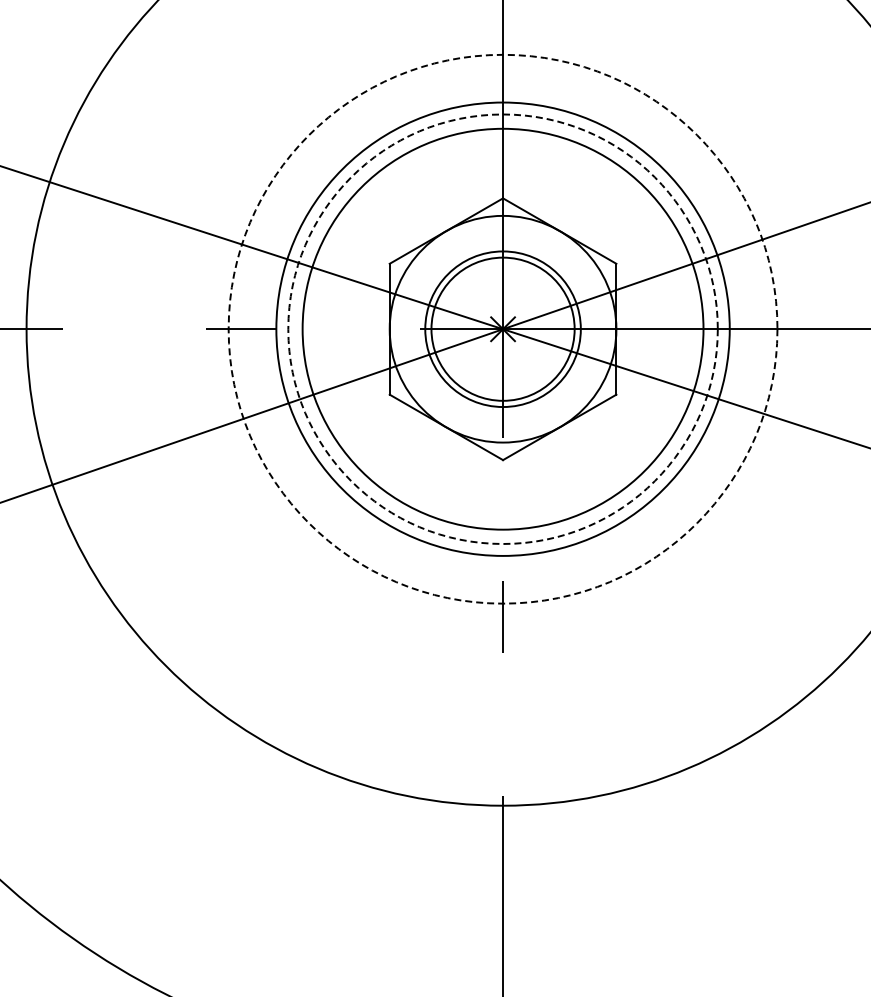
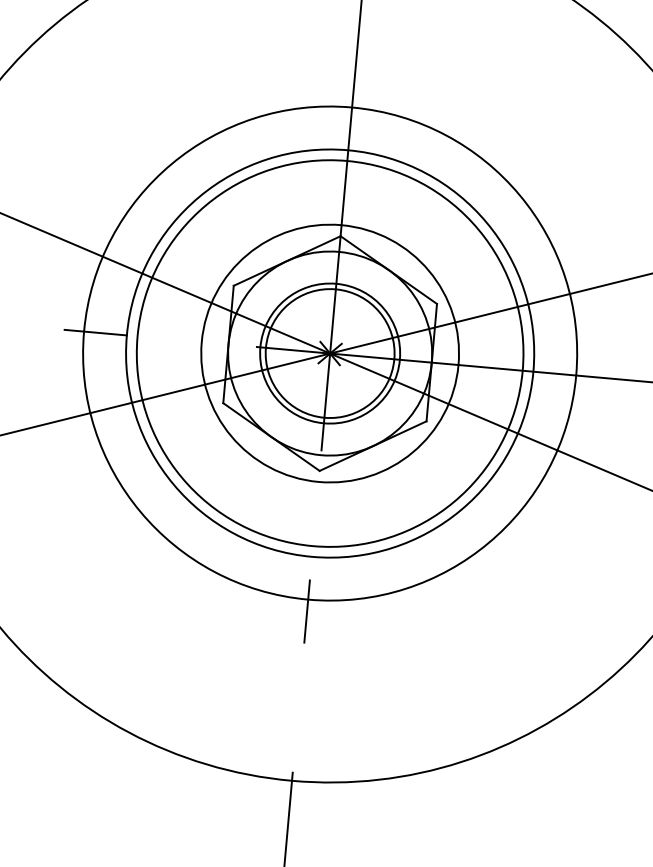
circle: (502, 328) -> (329, 352), dashed -> solid
circle: (502, 329) -> (329, 353), dashed -> solid
circle: (502, 329) -> (329, 353), size x0.71

